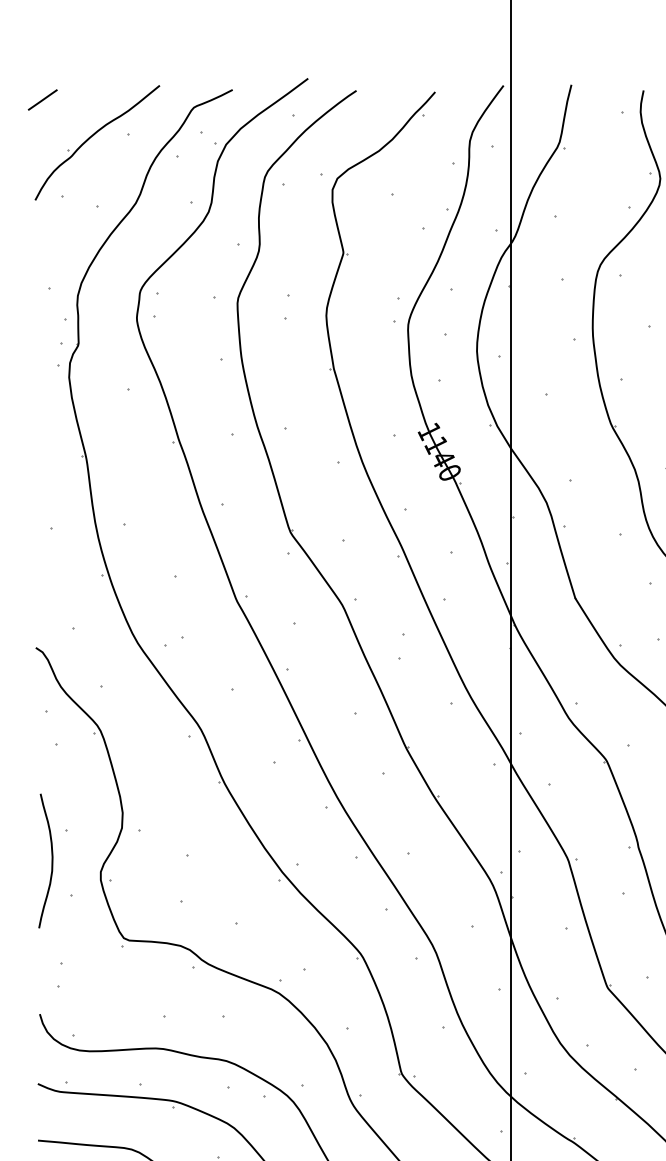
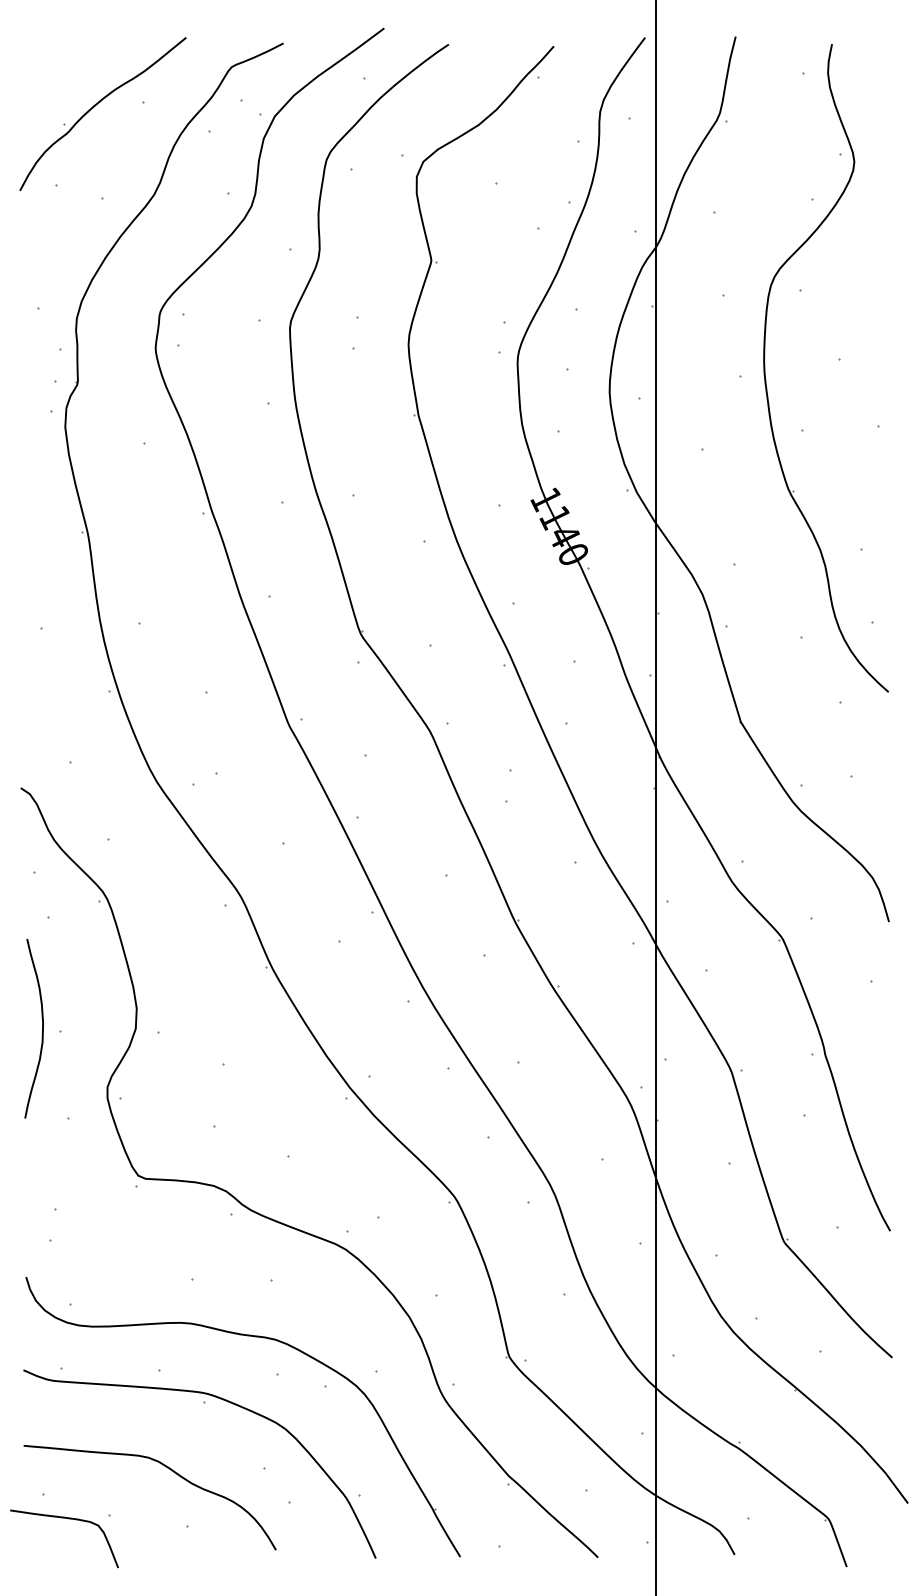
line: (42, 99) -> (29, 56), removed
curve: (52, 860) -> (42, 1028), moved

